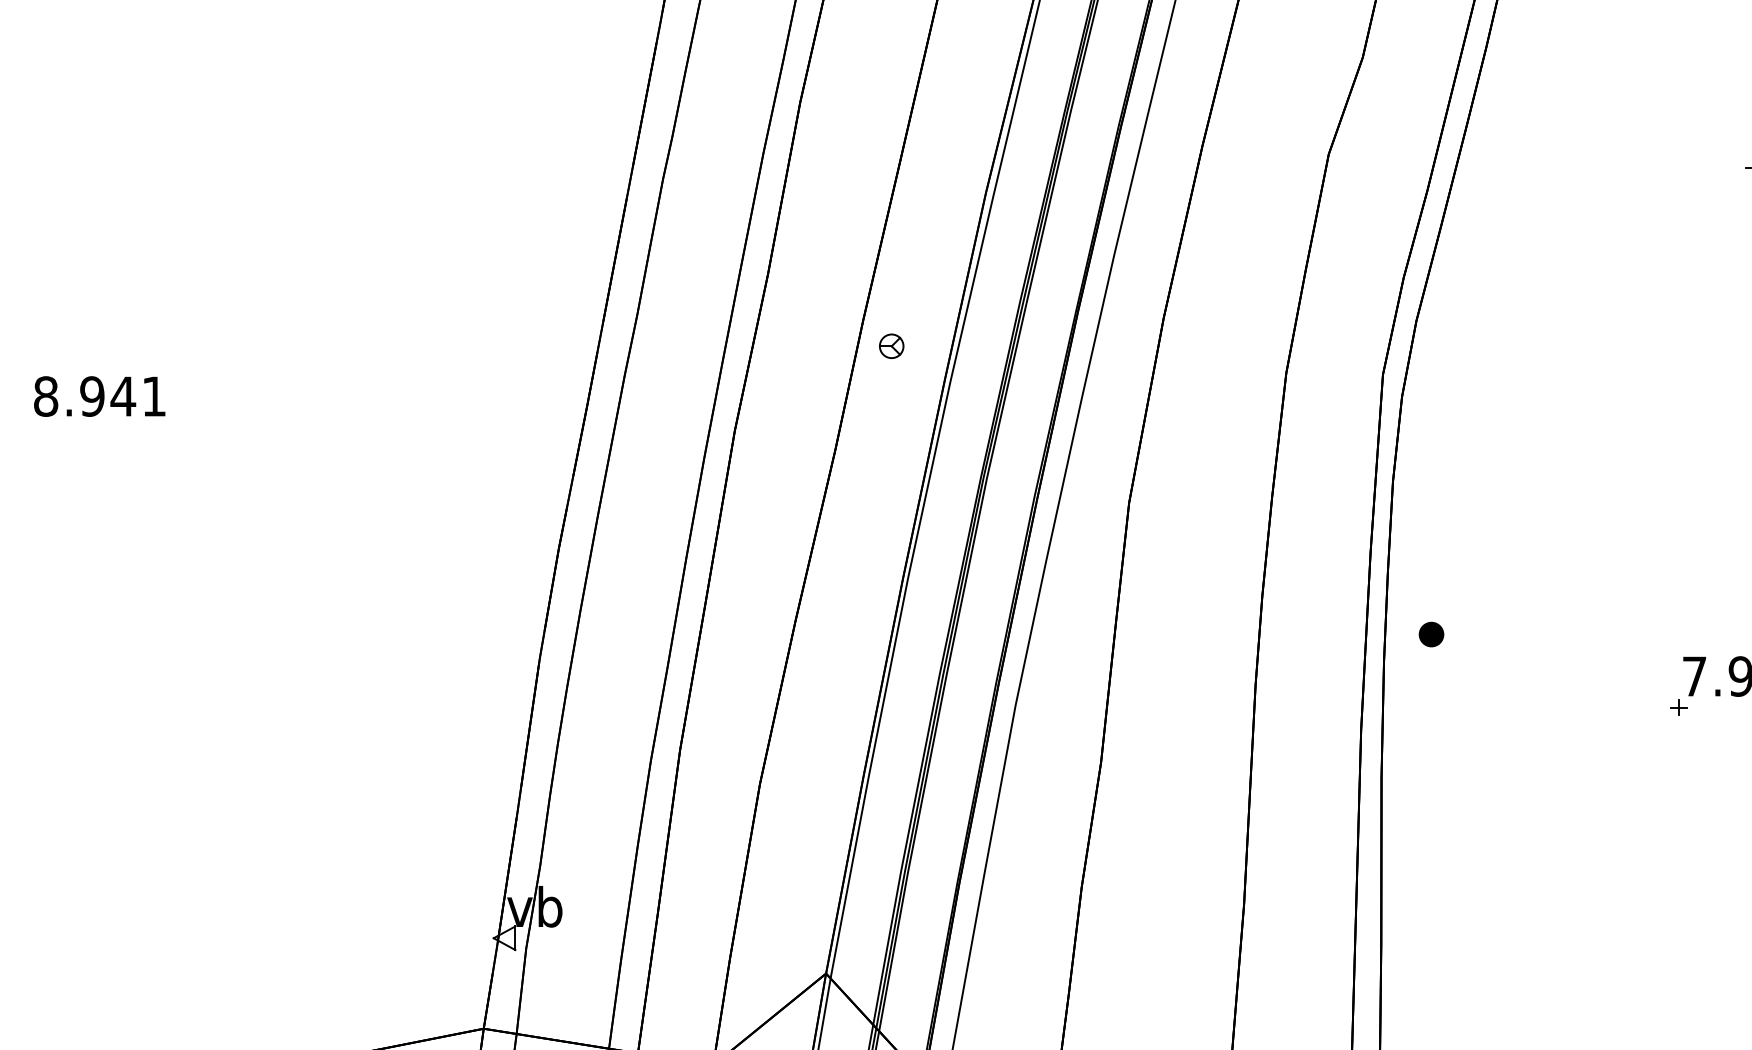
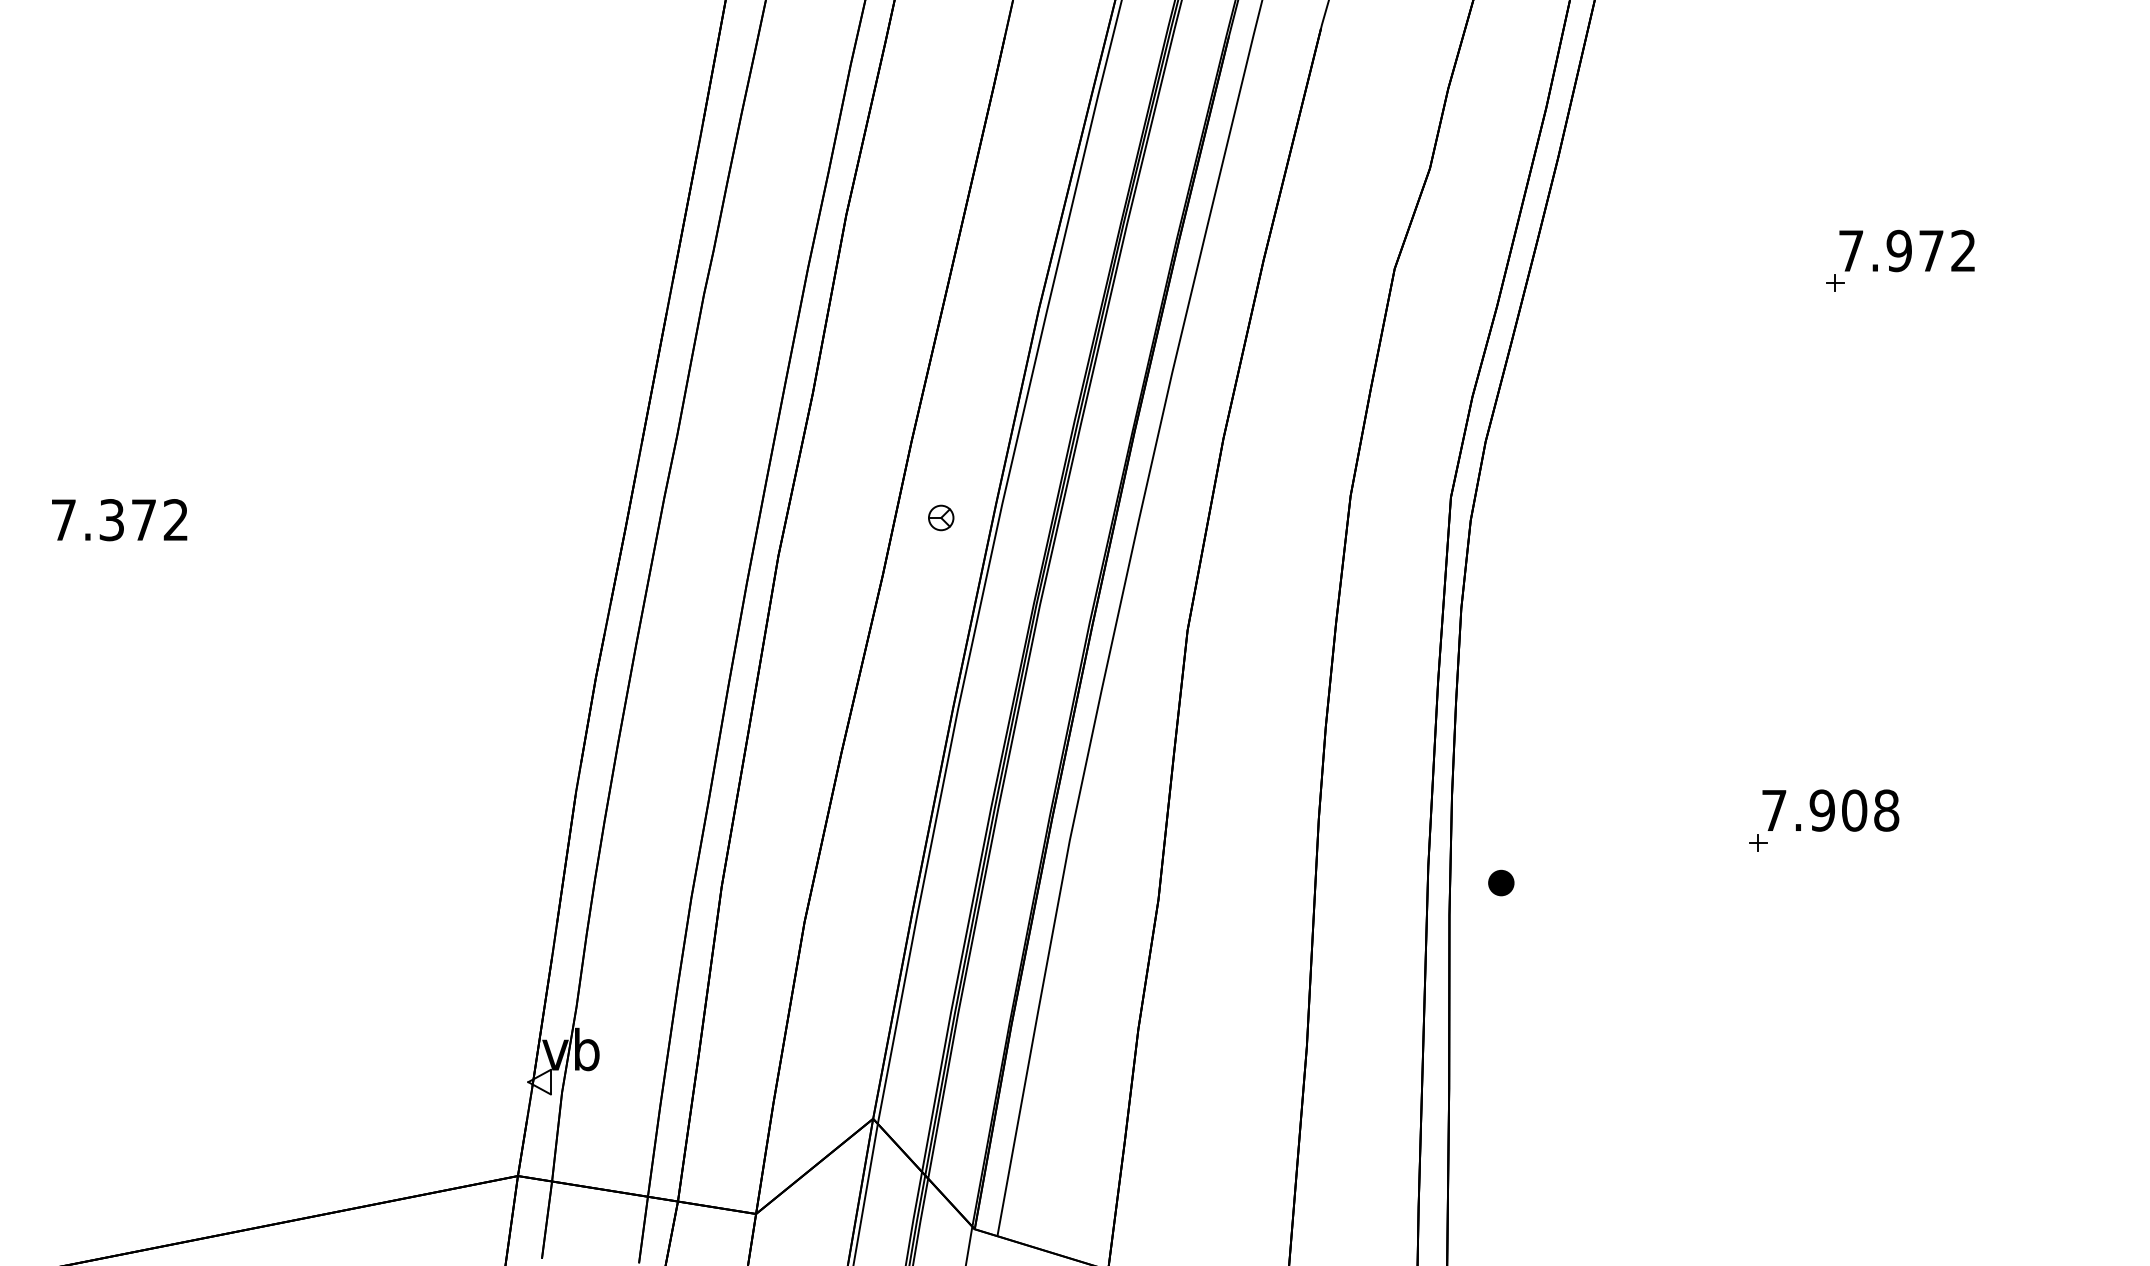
part: (891, 345) -> (941, 517), moved
text: (99, 396) -> (119, 520), 8.941 -> 7.372
part: (1431, 634) -> (1501, 882), moved

